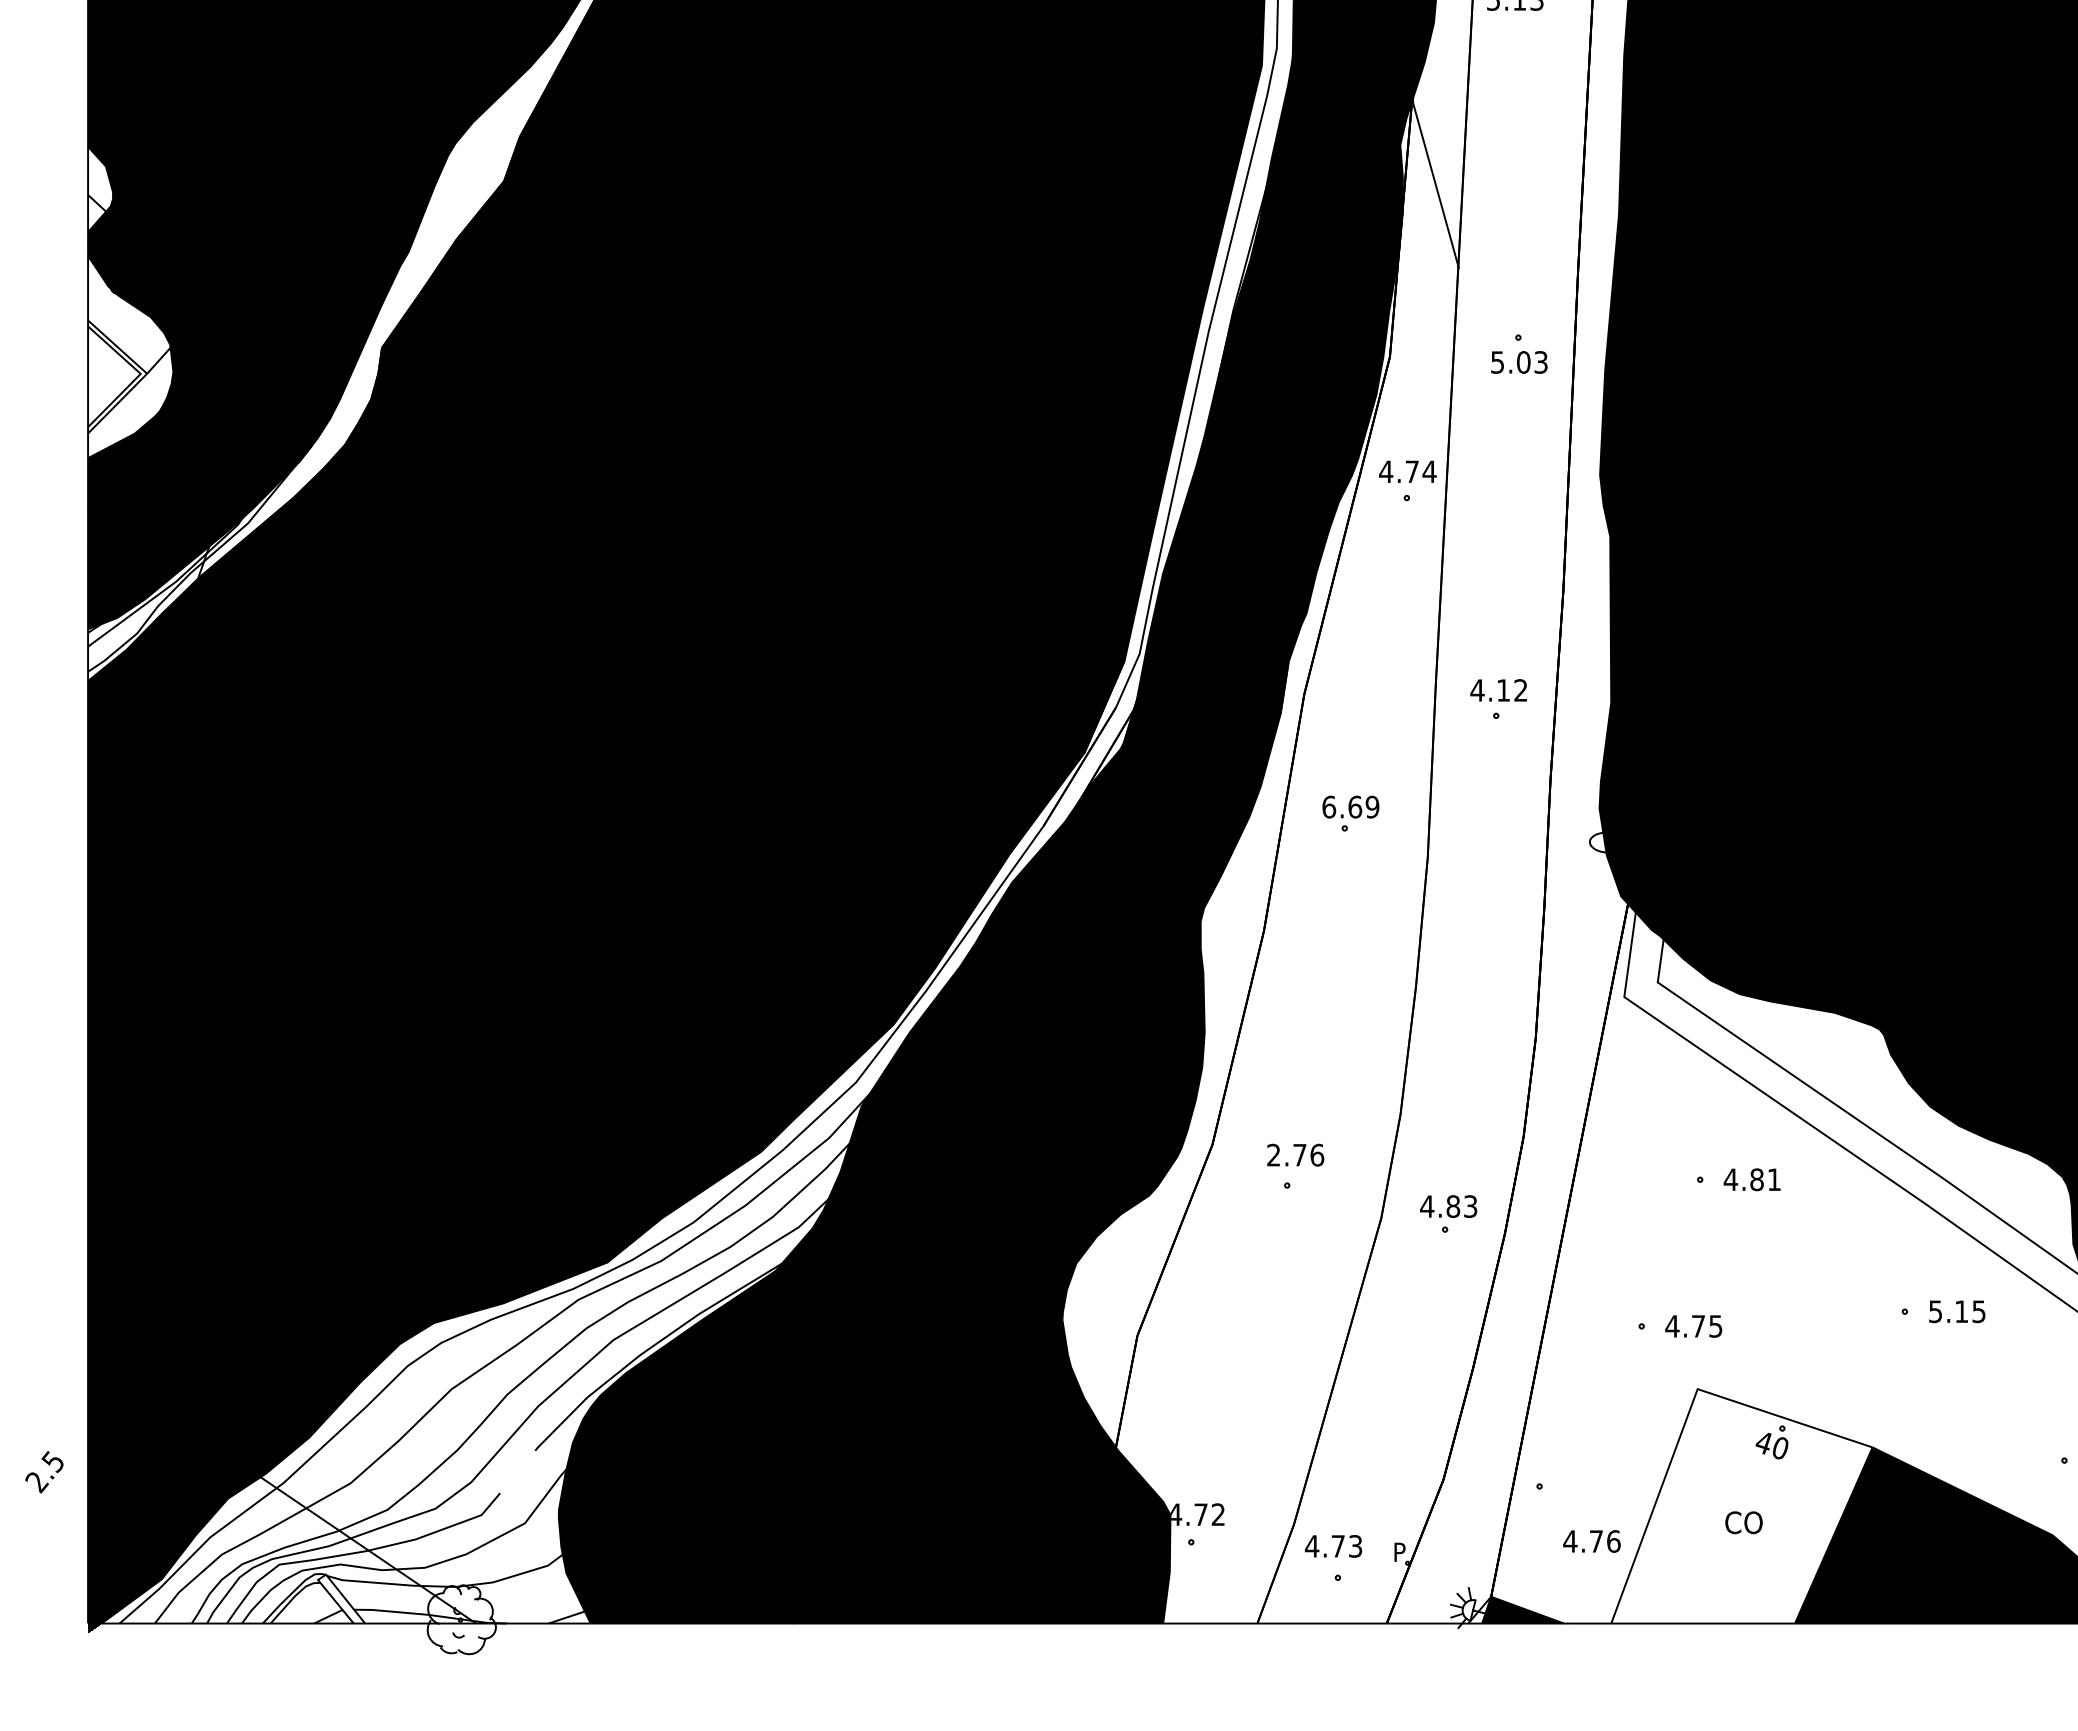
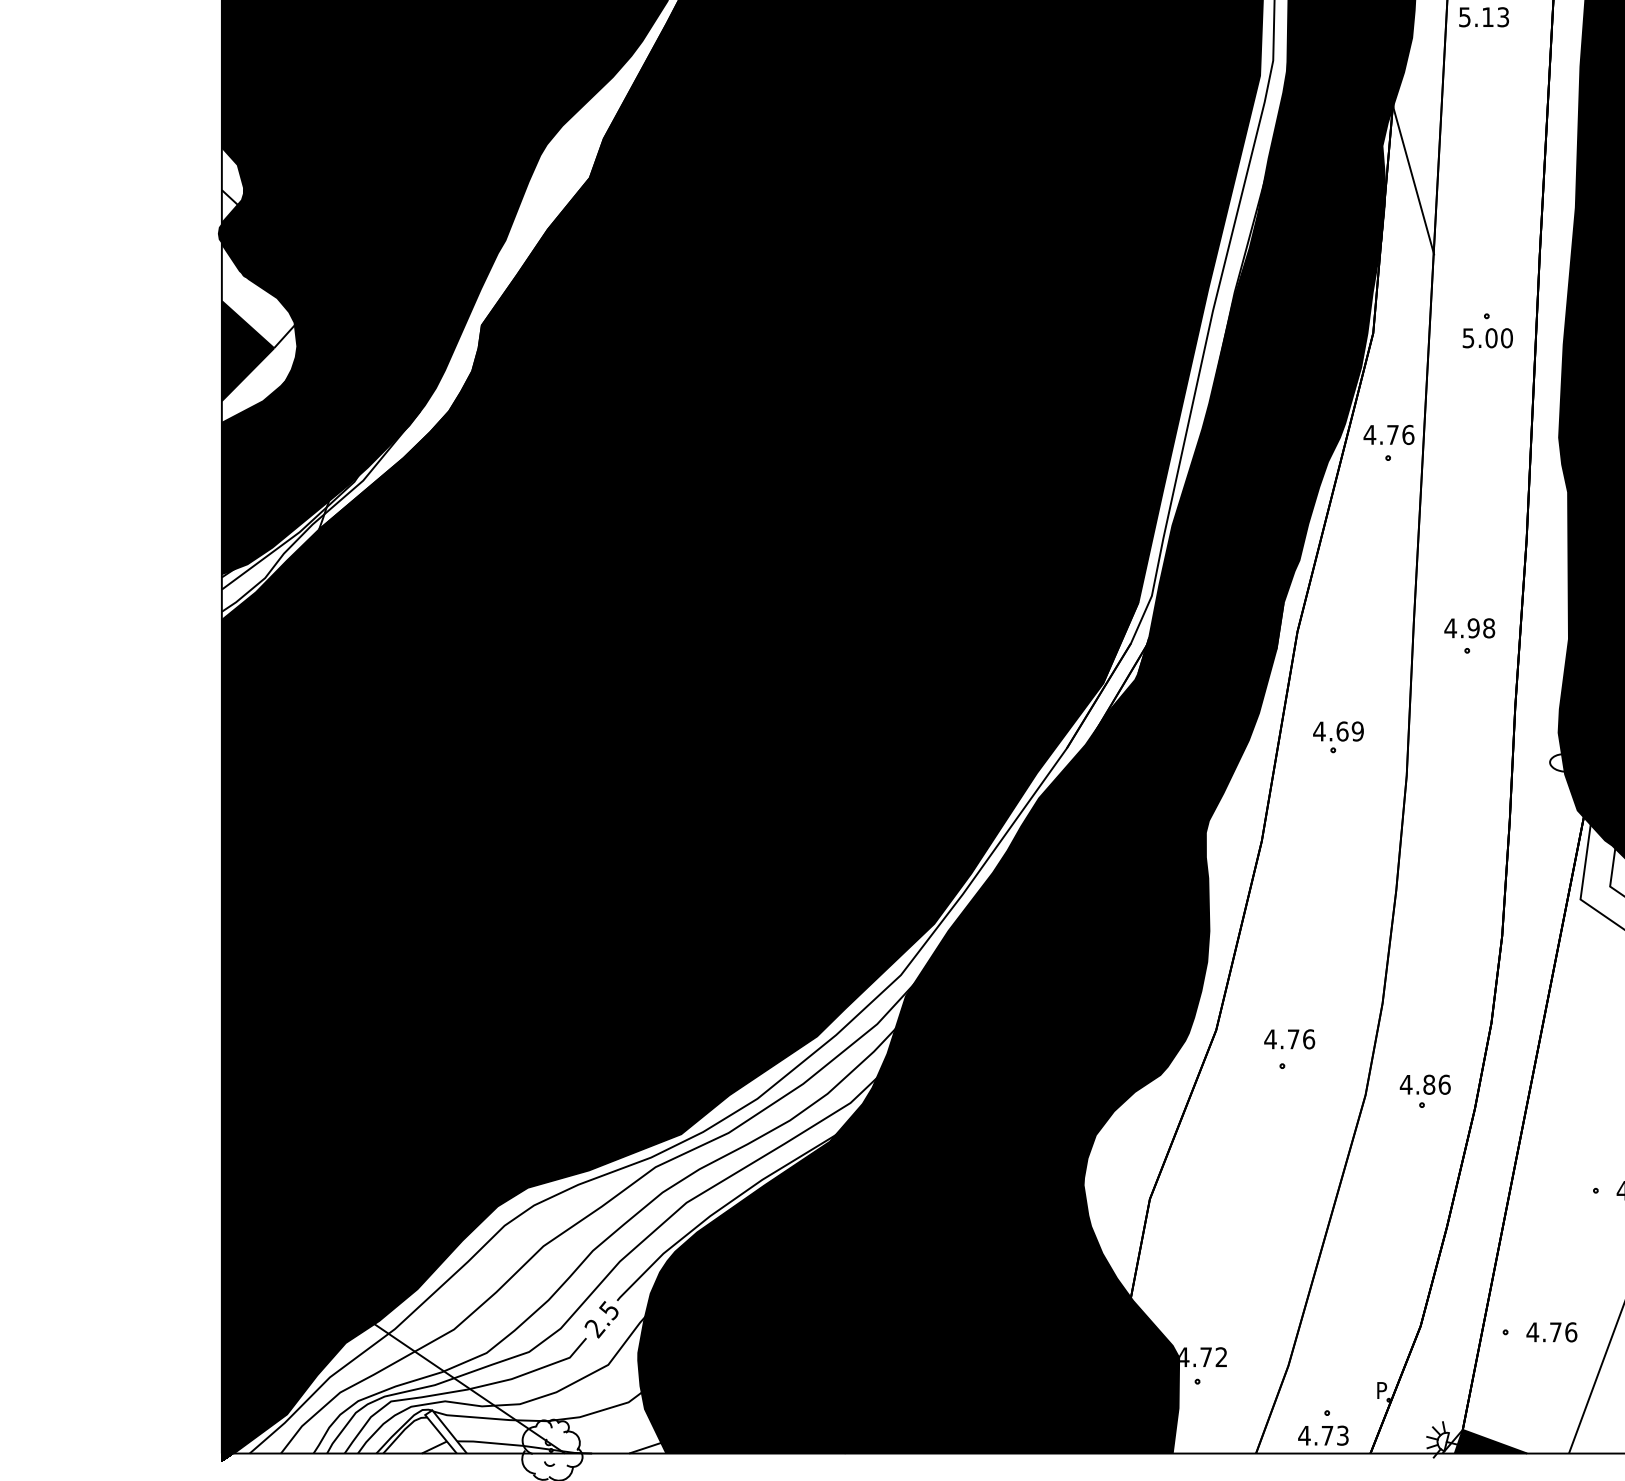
fill: (85, 243) -> (219, 233), added
text: (1540, 362) -> (1506, 338), 5.03 -> 5.00
fill: (117, 376) -> (247, 350), added
text: (1429, 471) -> (1408, 434), 4.74 -> 4.76
text: (1511, 690) -> (1480, 628), 4.12 -> 4.98
text: (1328, 806) -> (1318, 730), 6.69 -> 4.69
text: (1273, 1154) -> (1270, 1038), 2.76 -> 4.76
text: (1470, 1206) -> (1444, 1084), 4.83 -> 4.86
text: (44, 1472) -> (601, 1319), moved
text: (1591, 1541) -> (1551, 1332), moved
text: (1333, 1546) -> (1323, 1435), moved

